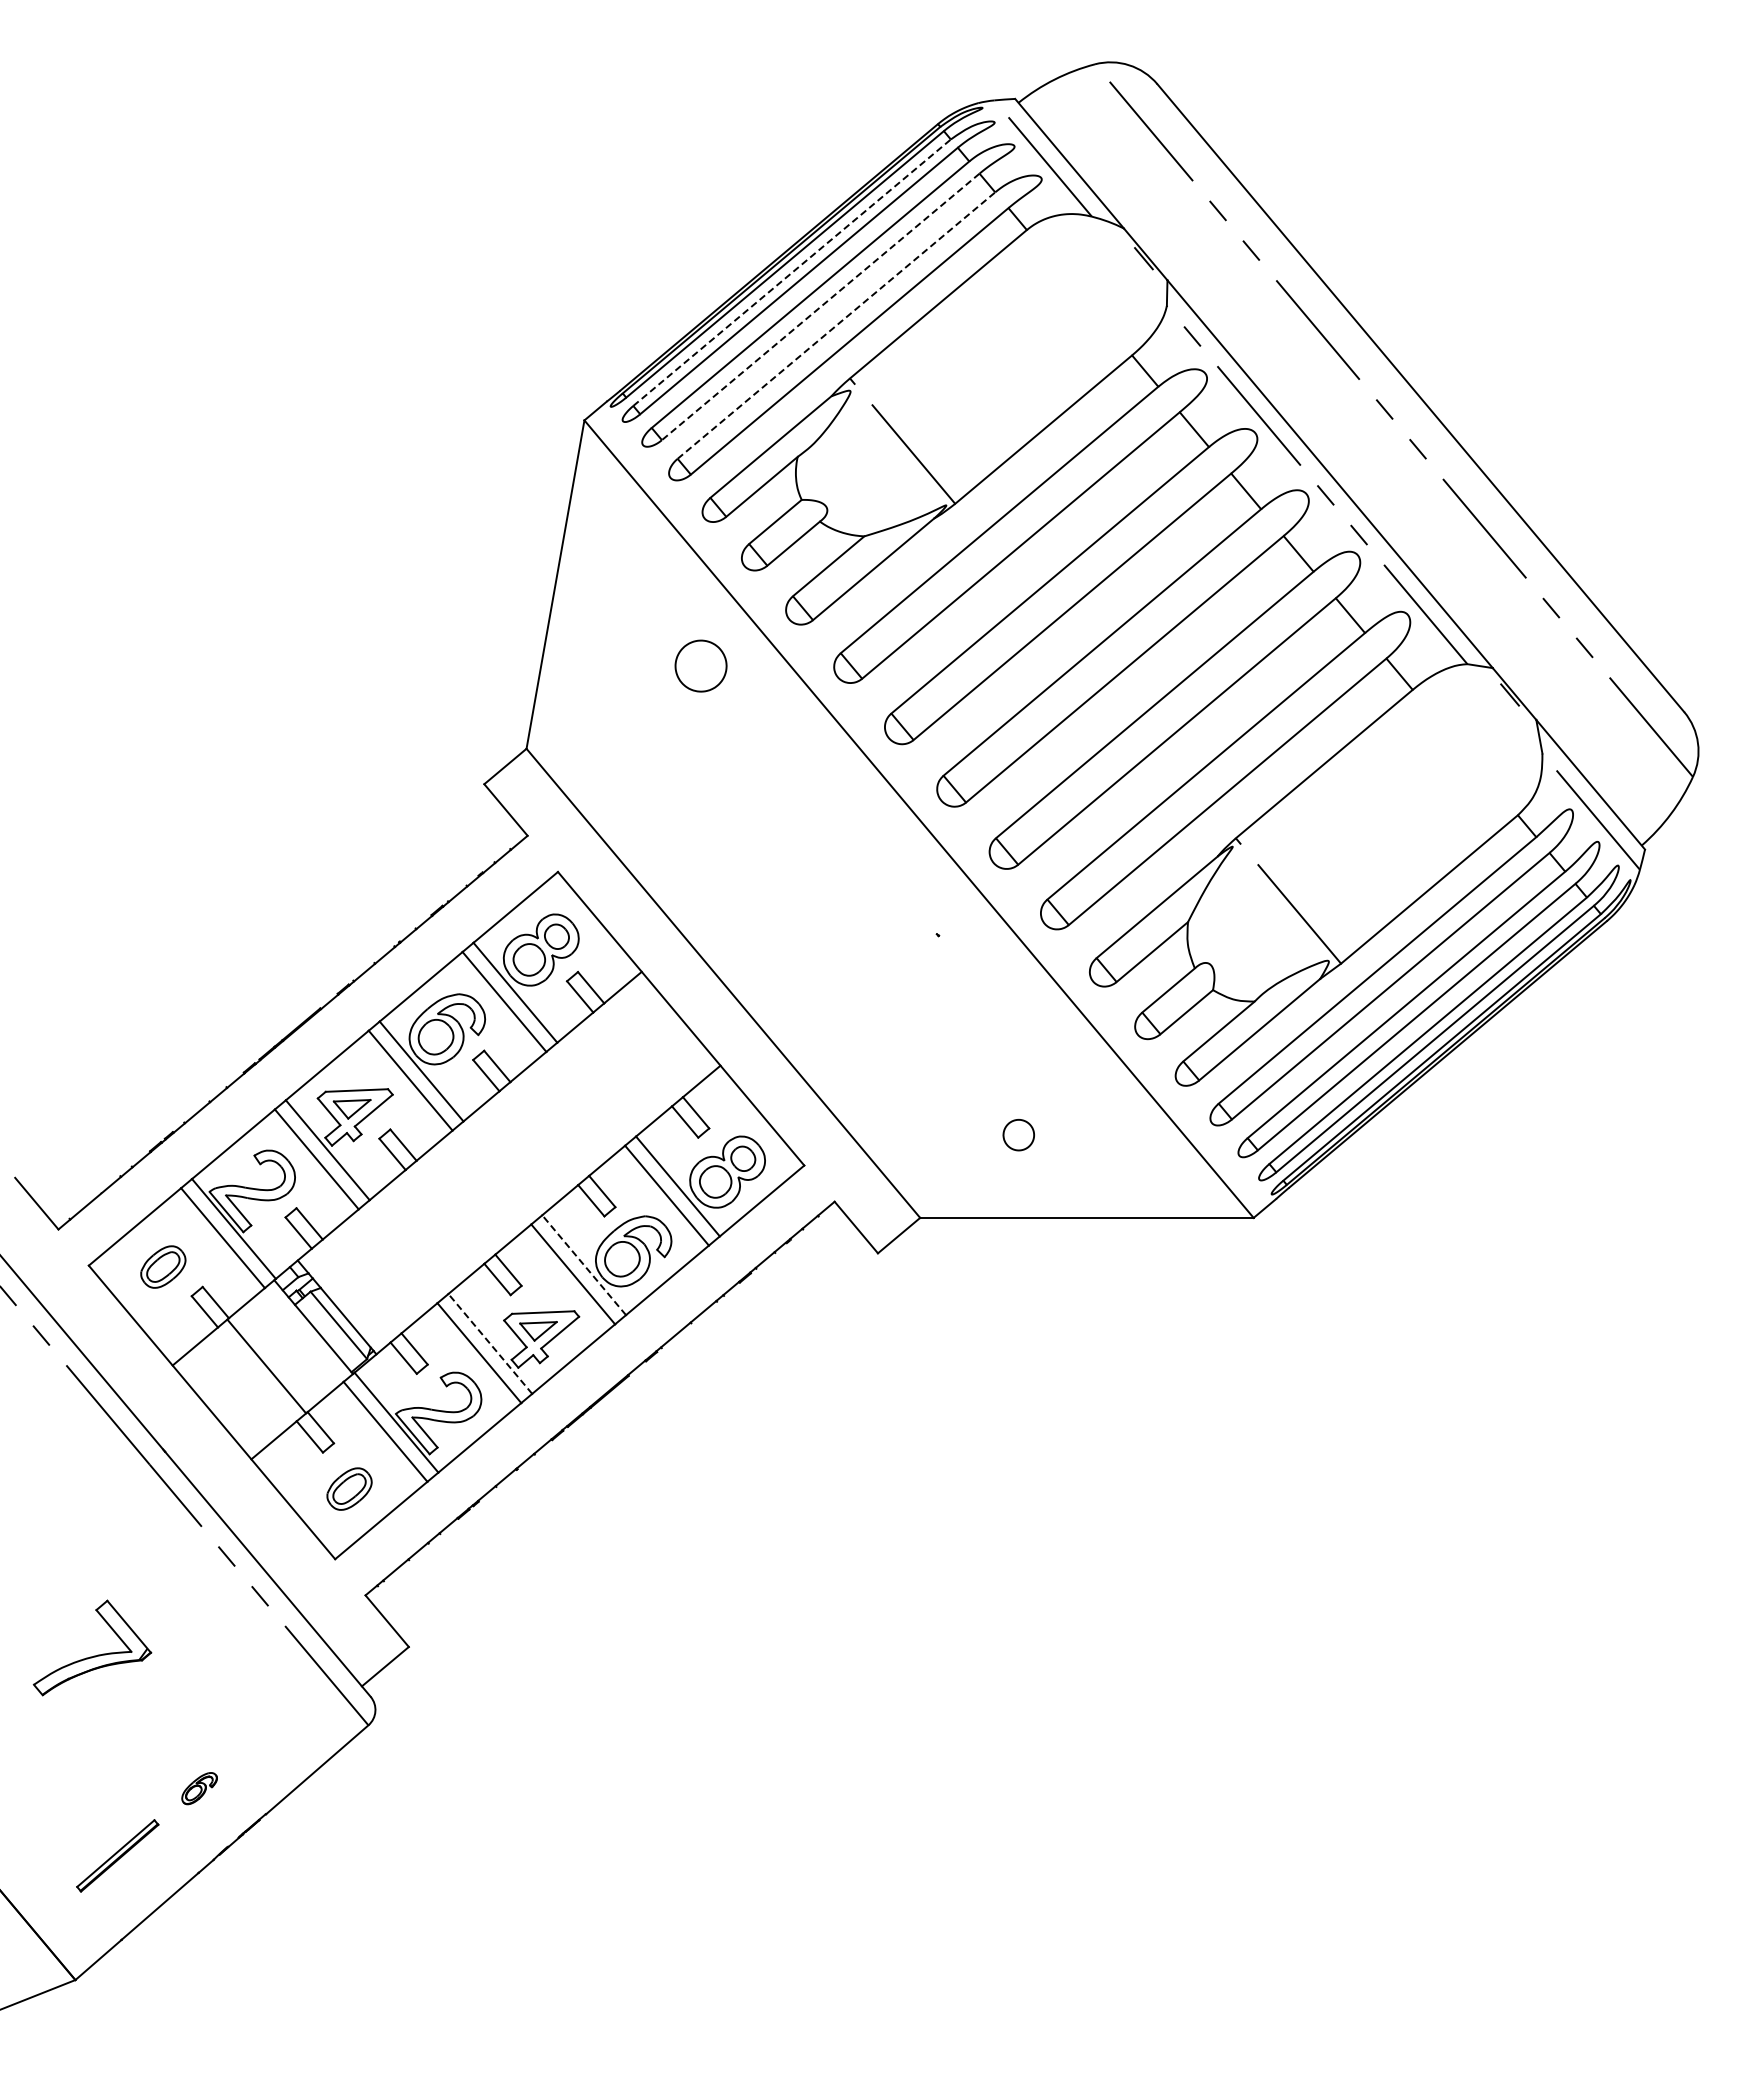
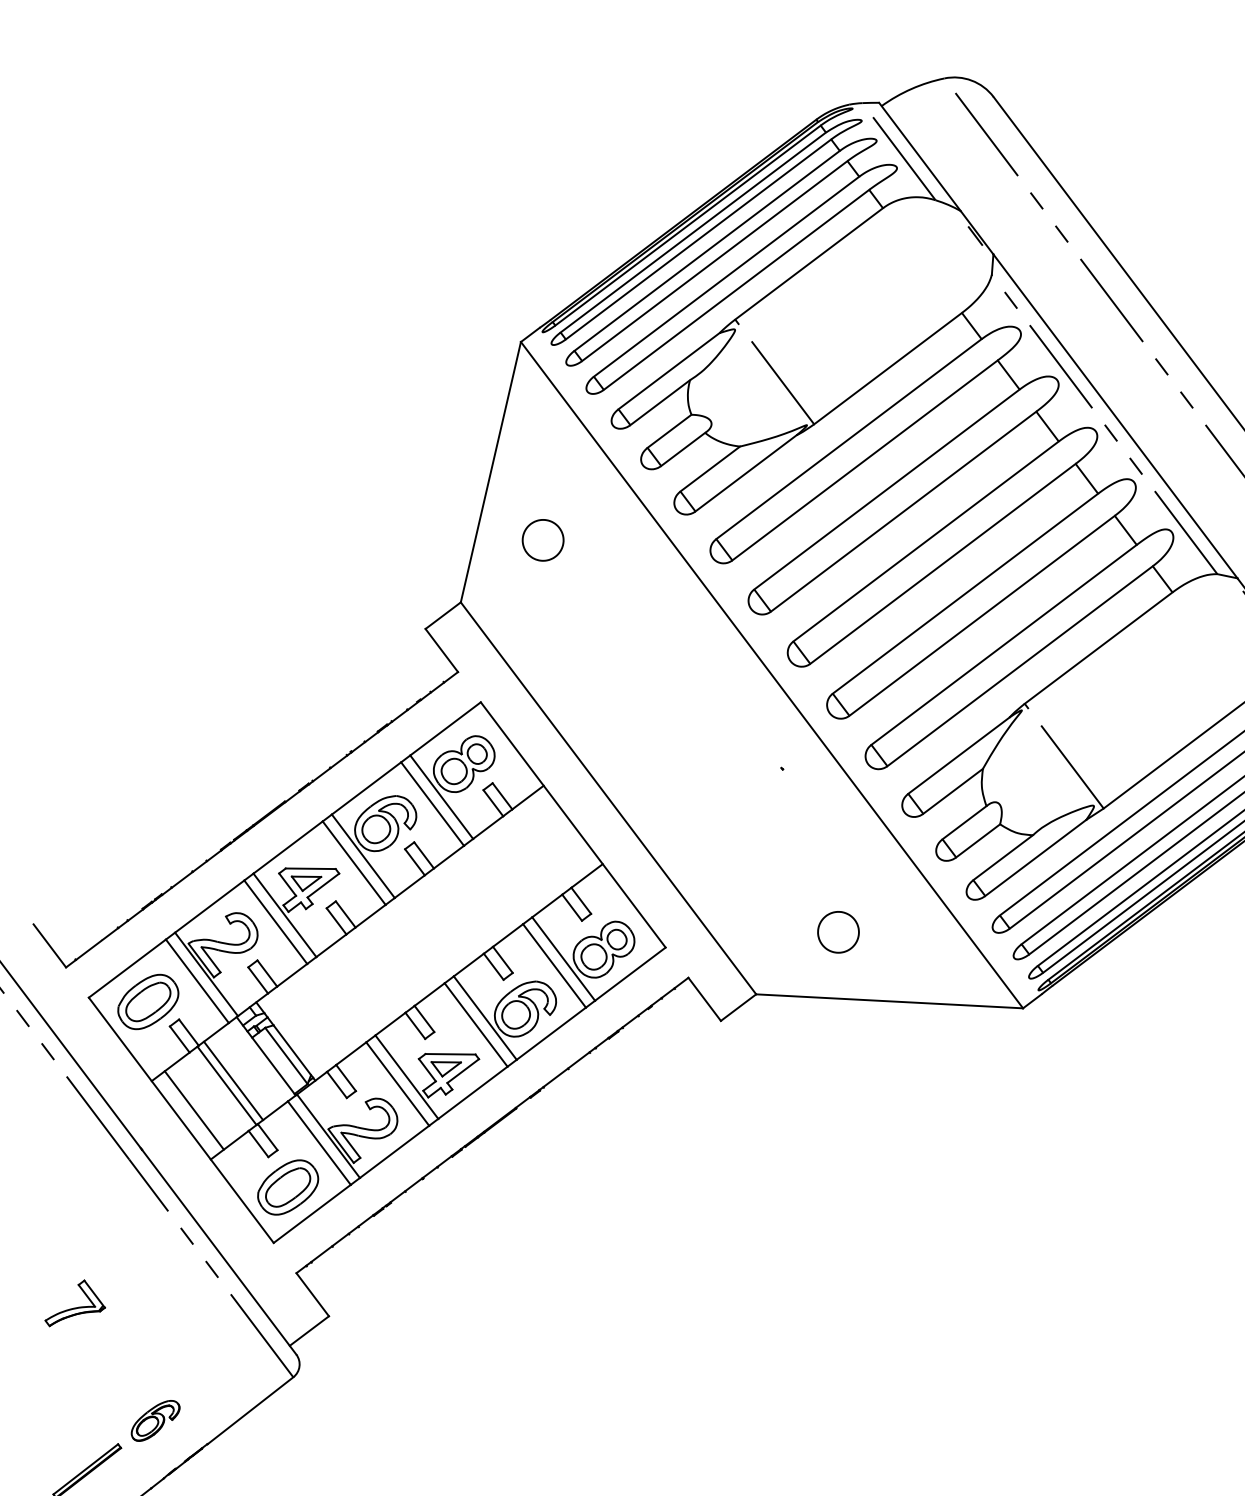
line: (792, 272) -> (693, 232), dashed -> solid
line: (820, 307) -> (714, 261), dashed -> solid
line: (836, 325) -> (726, 276), dashed -> solid
part: (700, 665) -> (542, 539), moved
part: (1018, 1134) -> (838, 931), size x1.67
line: (583, 1264) -> (484, 1017), dashed -> solid
part: (163, 1266) -> (148, 1001), size x1.67
line: (490, 1343) -> (407, 1076), dashed -> solid
line: (274, 1359) -> (233, 1080), added
line: (227, 1399) -> (194, 1110), added
part: (349, 1488) -> (288, 1186), size x1.67
part: (92, 1647) -> (75, 1303), size x0.62
part: (199, 1788) -> (155, 1420), size x1.67

